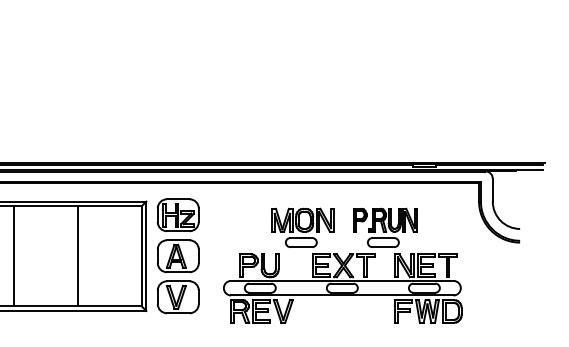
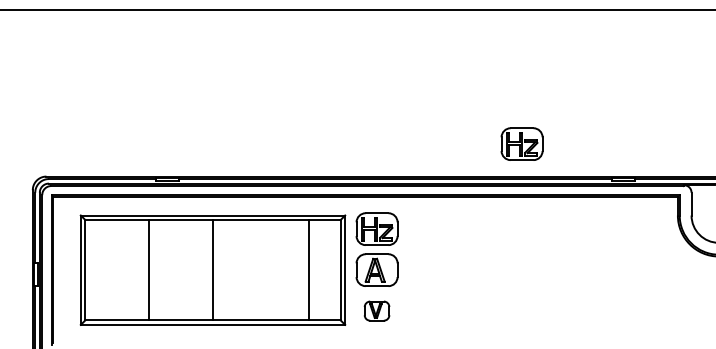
part: (322, 129) -> (521, 143), added
line: (77, 256) -> (308, 270), moved
part: (342, 265) -> (541, 279), removed
part: (177, 296) -> (376, 310), size x0.6

